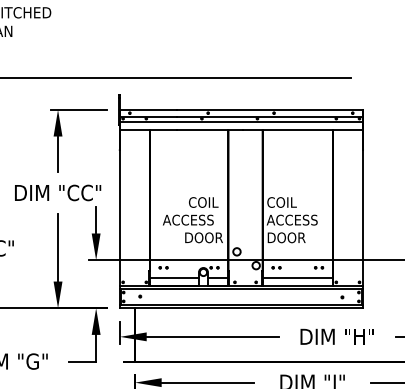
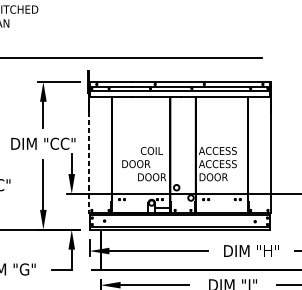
text: (291, 202) -> (217, 150), COIL -> ACCESS
line: (119, 218) -> (89, 162), solid -> dashed
text: (187, 219) -> (139, 163), ACCESS -> DOOR
line: (174, 278) -> (130, 207), removed
line: (297, 278) -> (221, 207), removed

